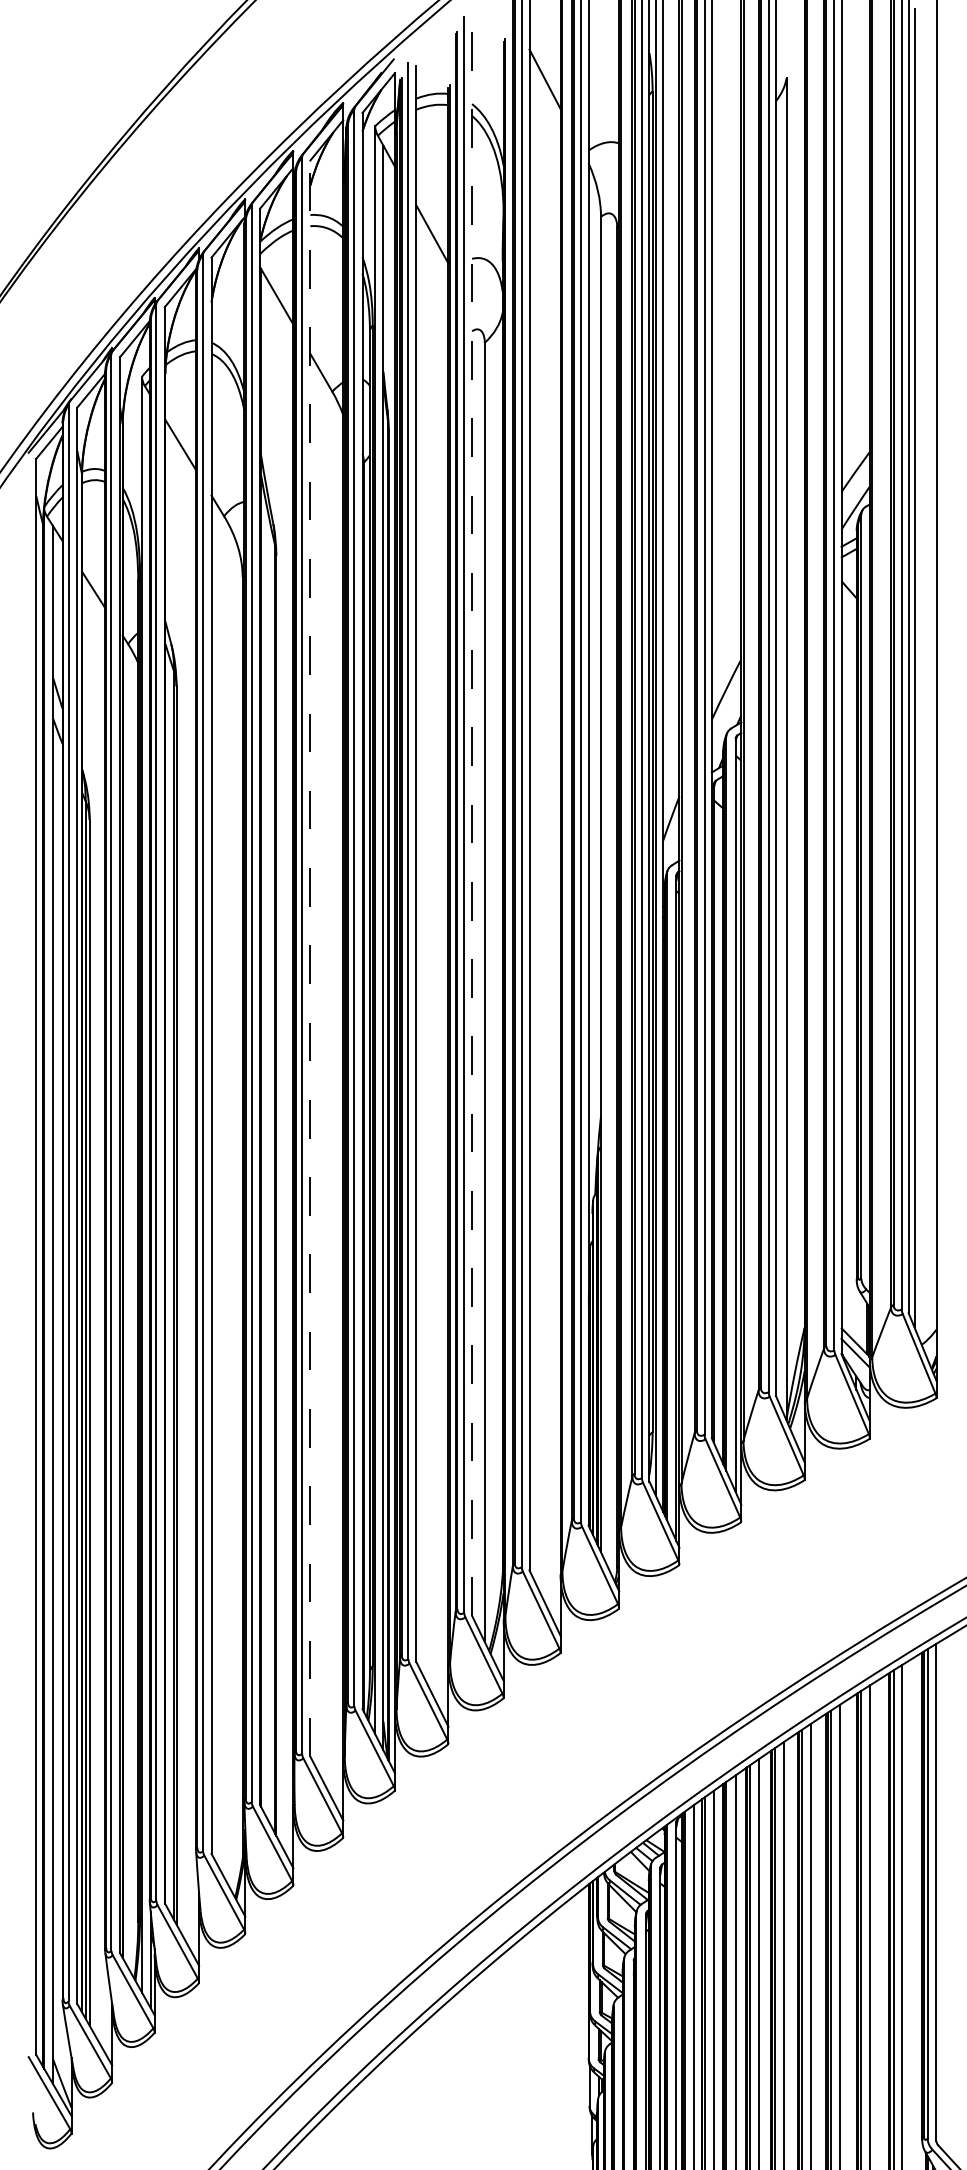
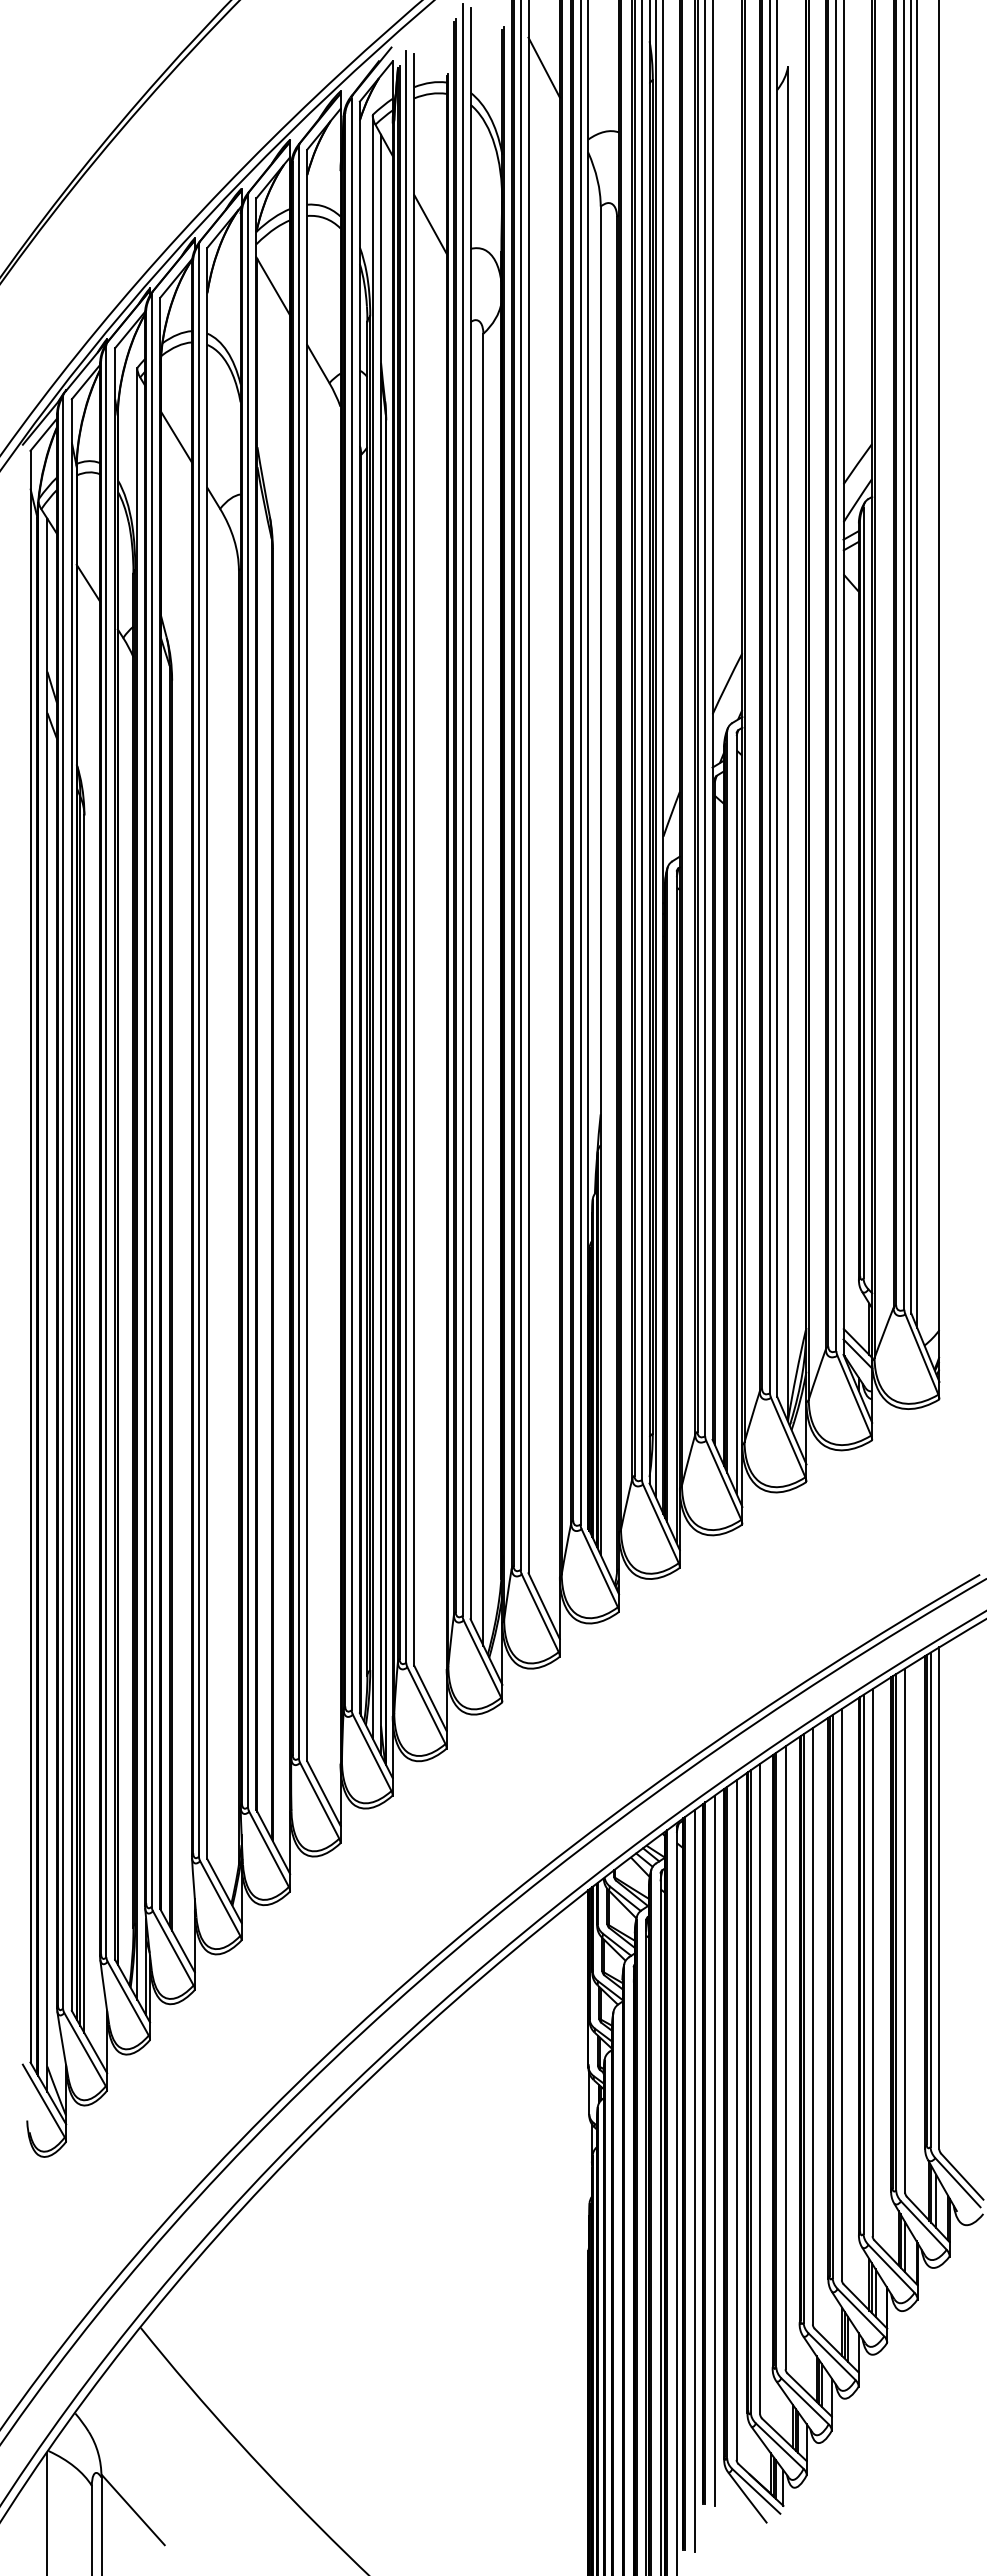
line: (472, 817) -> (470, 813), dashed -> solid
line: (310, 958) -> (307, 955), dashed -> solid

